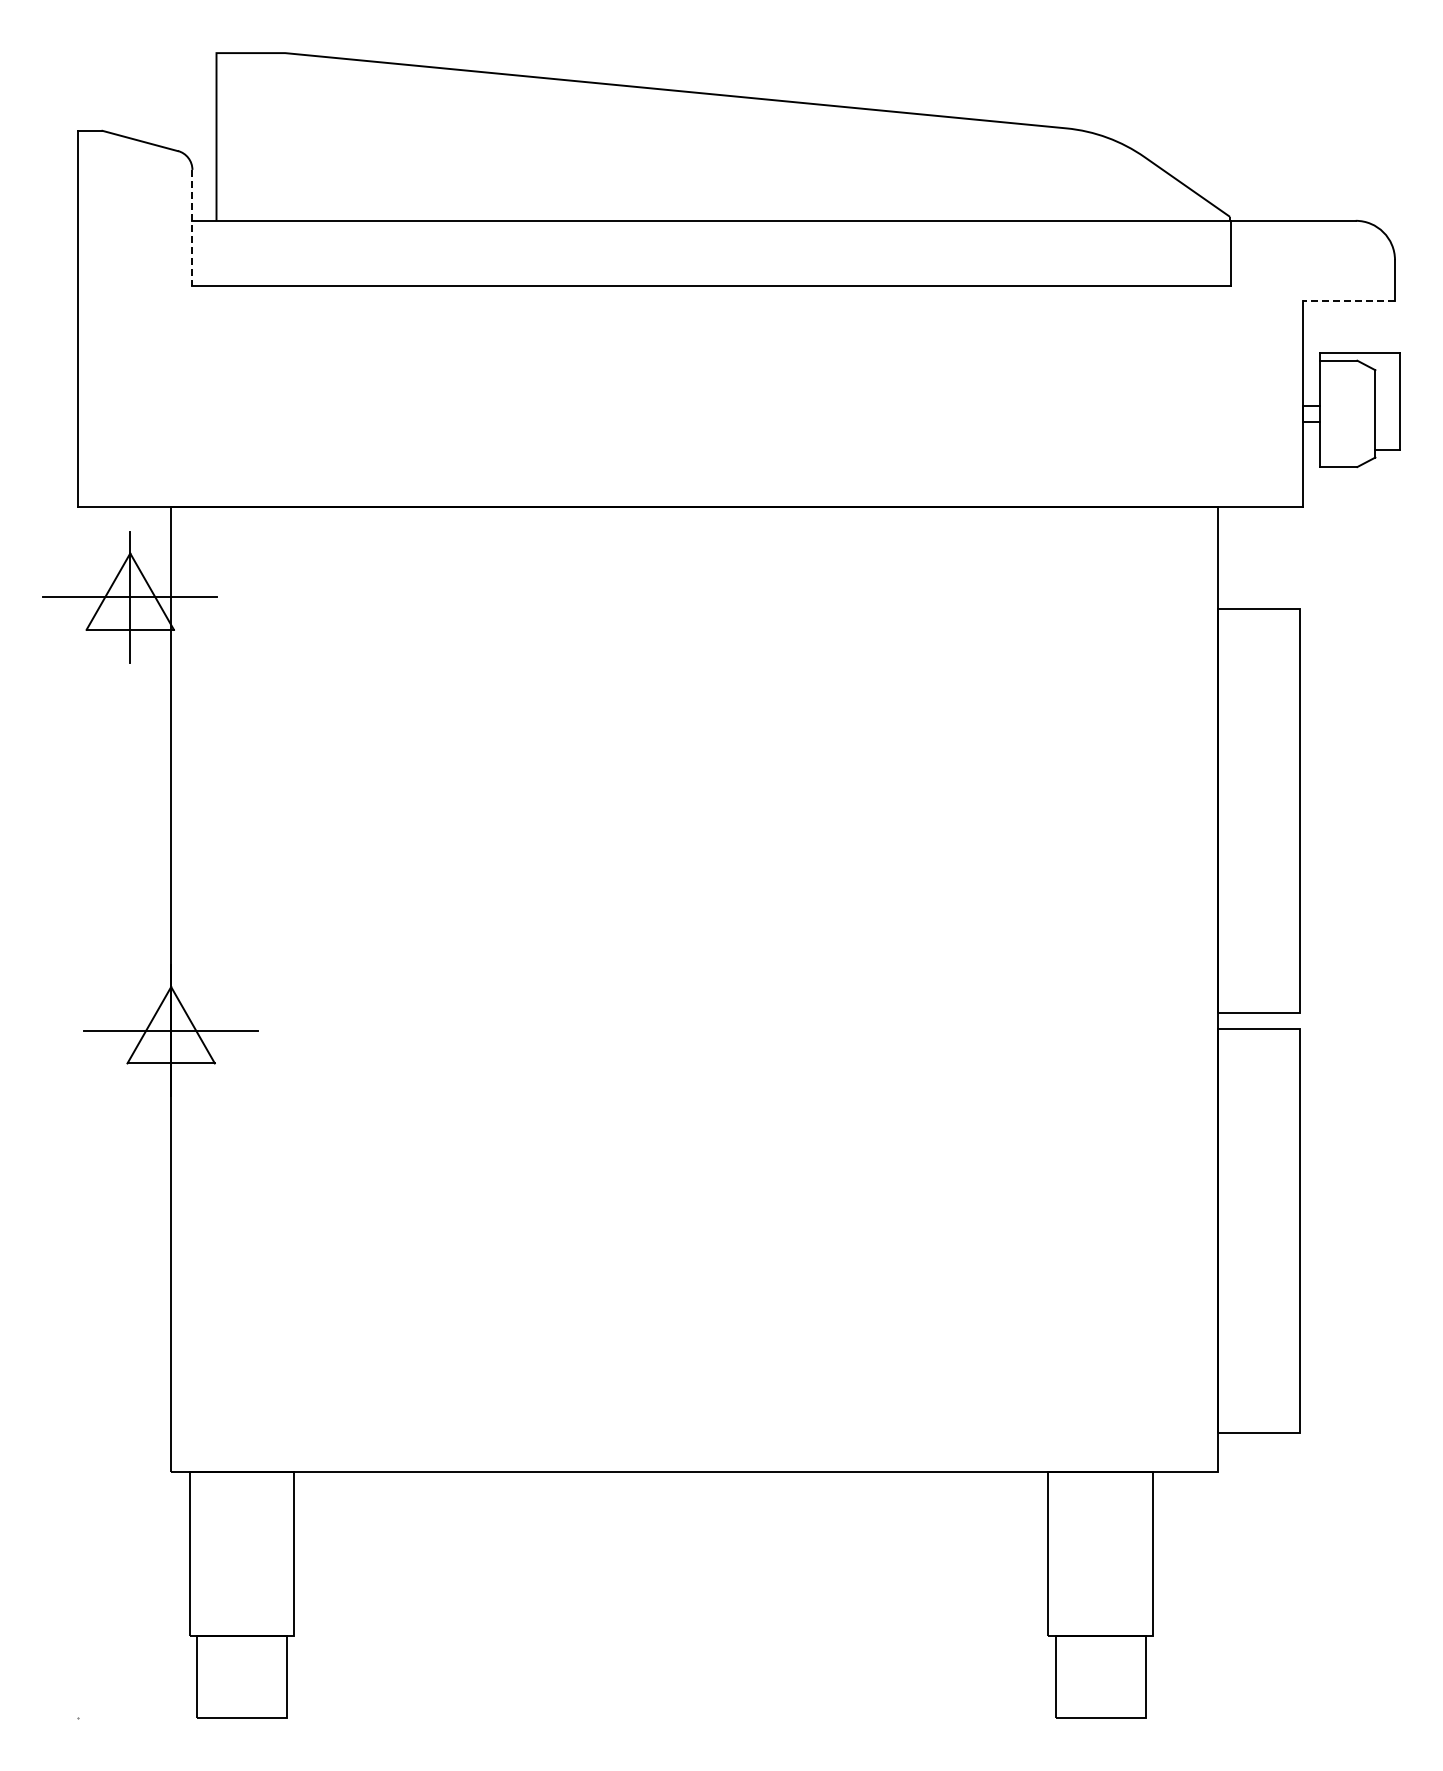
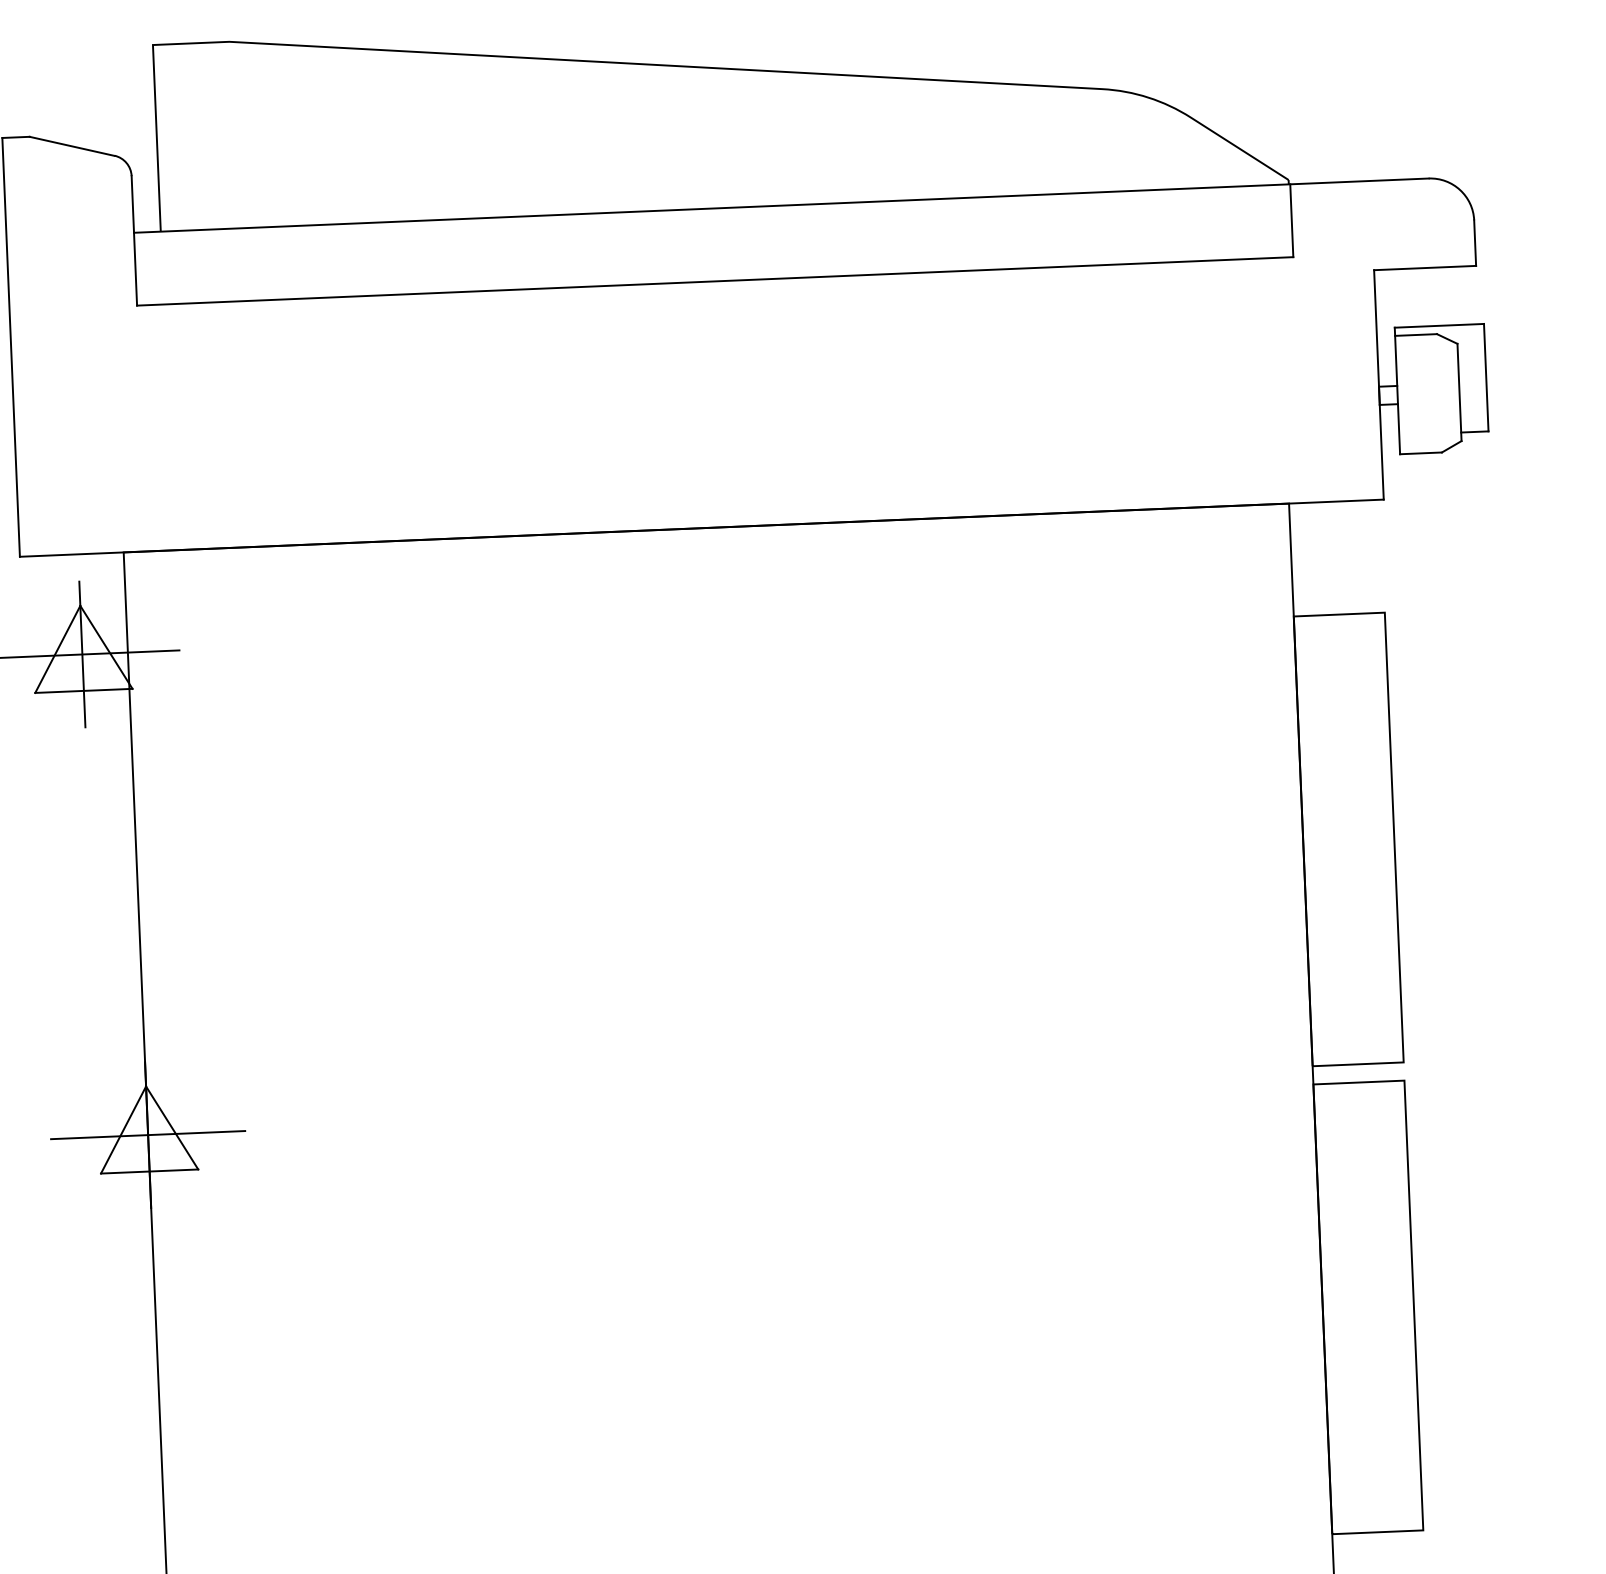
line: (192, 228) -> (134, 241), dashed -> solid
line: (1349, 301) -> (1425, 268), dashed -> solid

